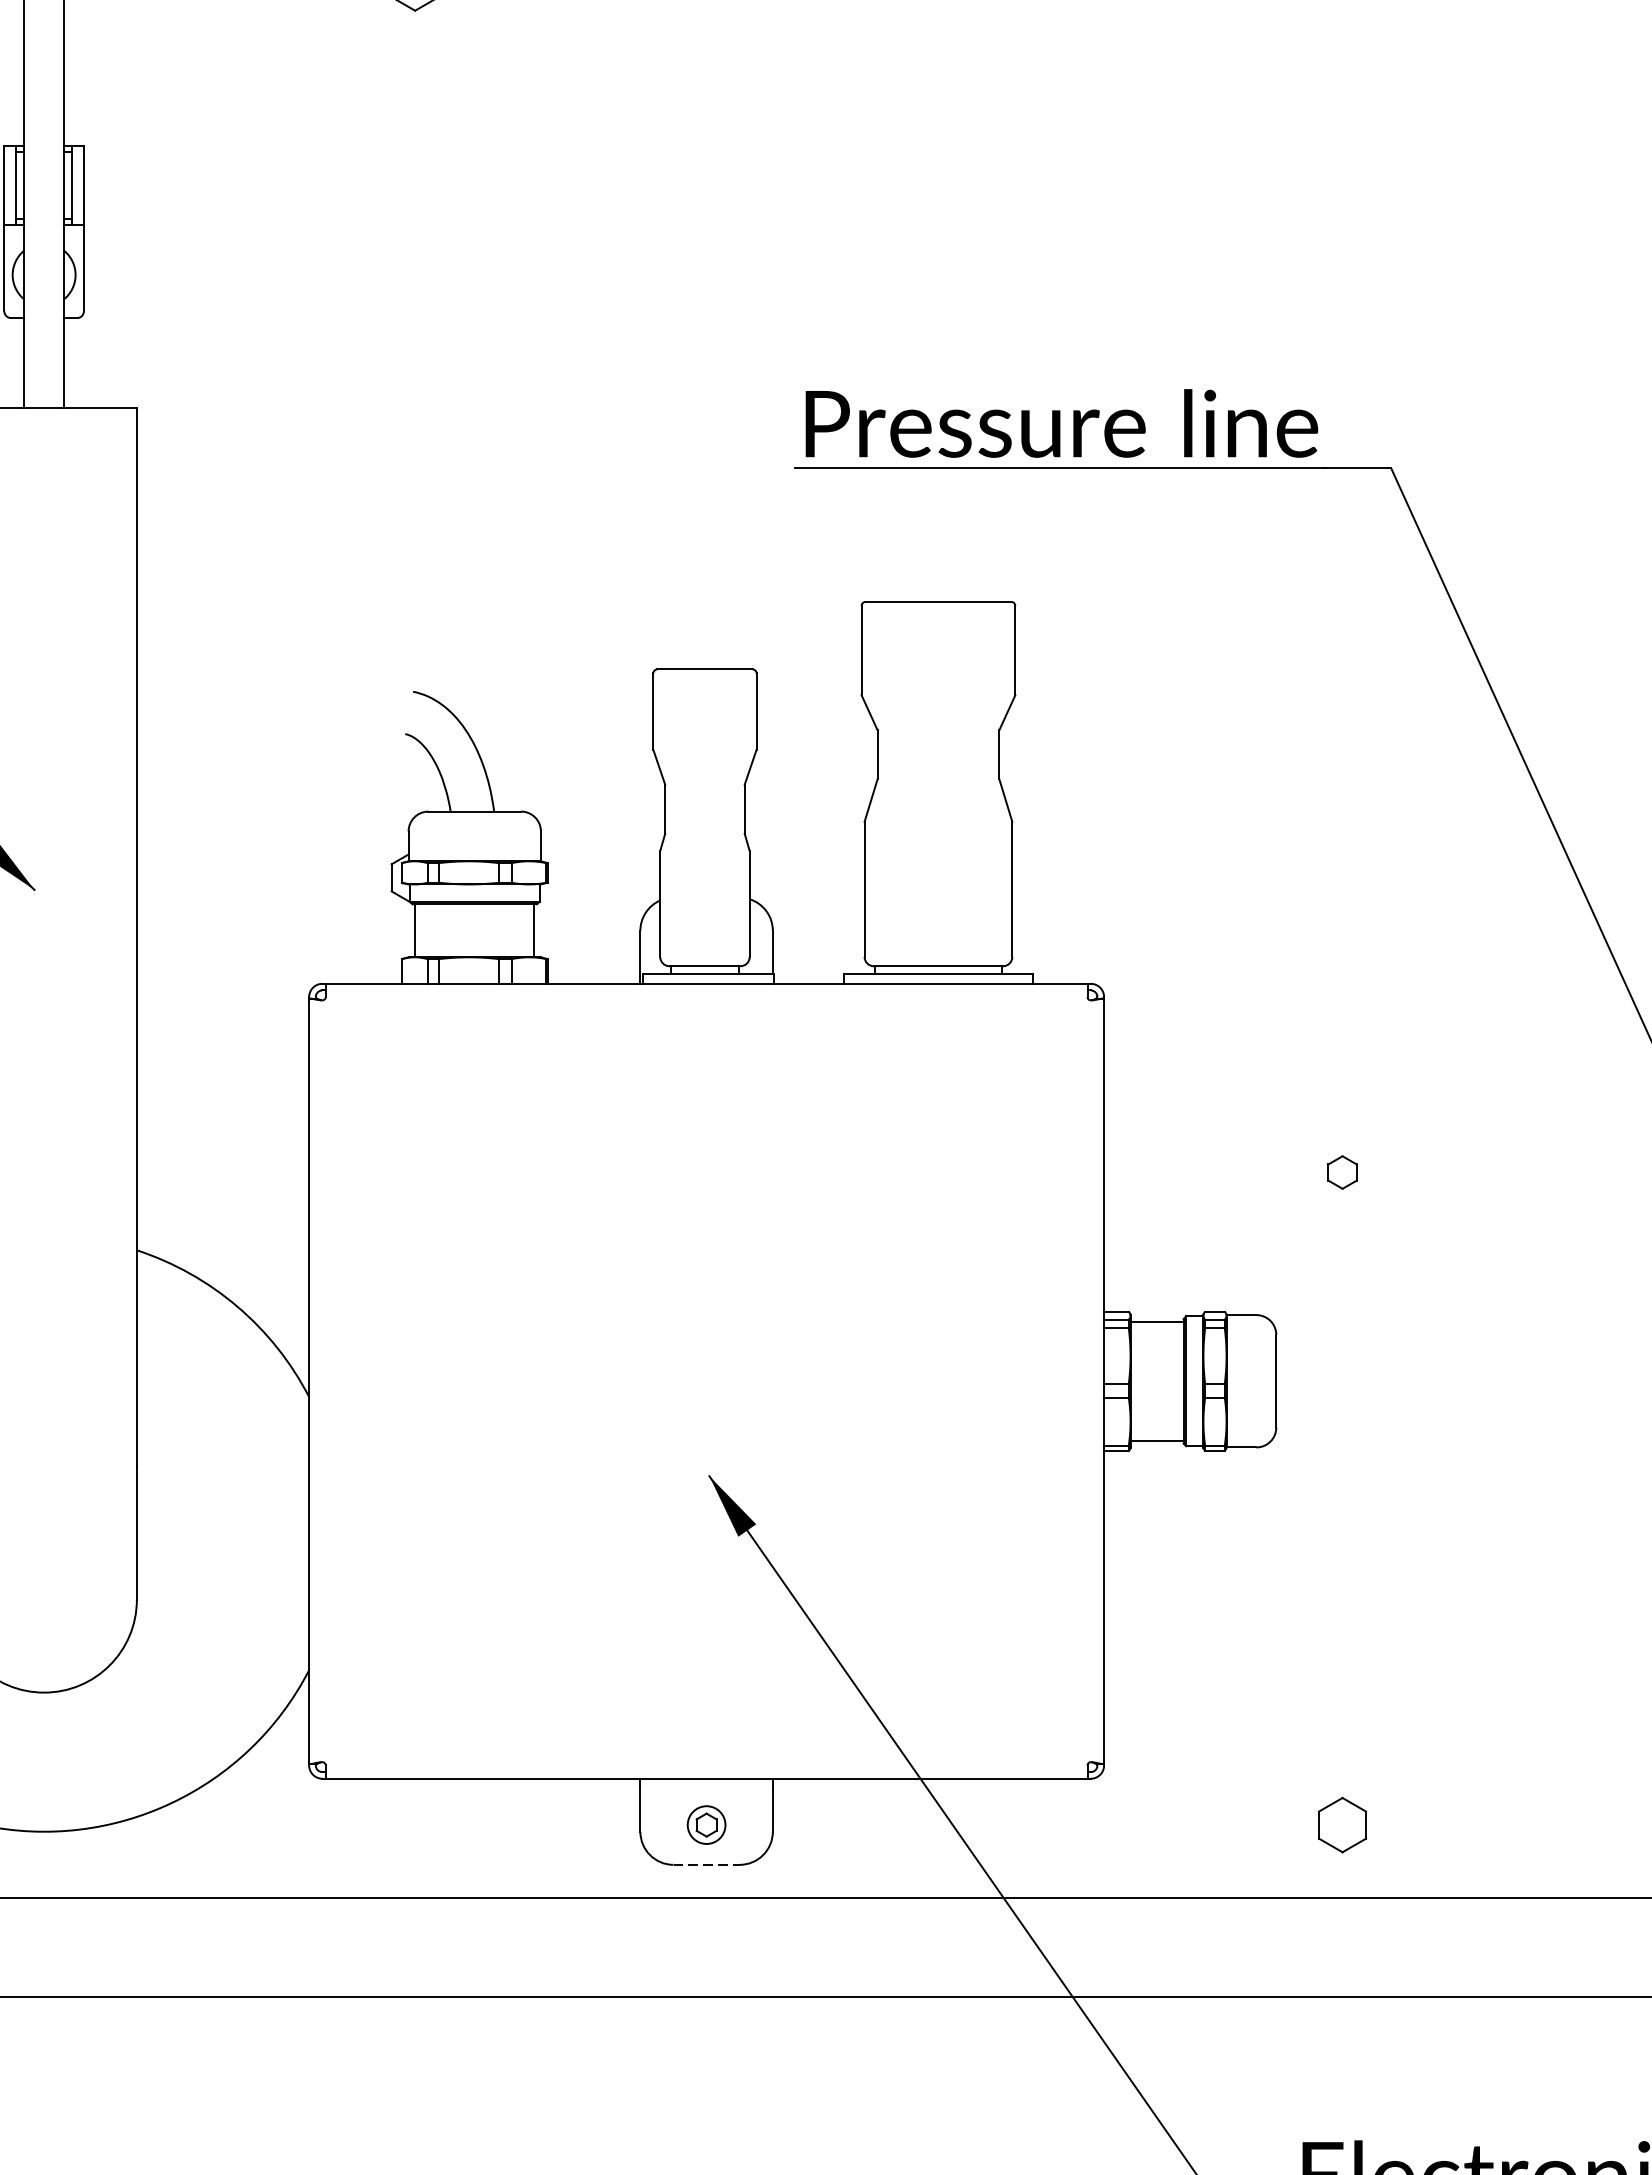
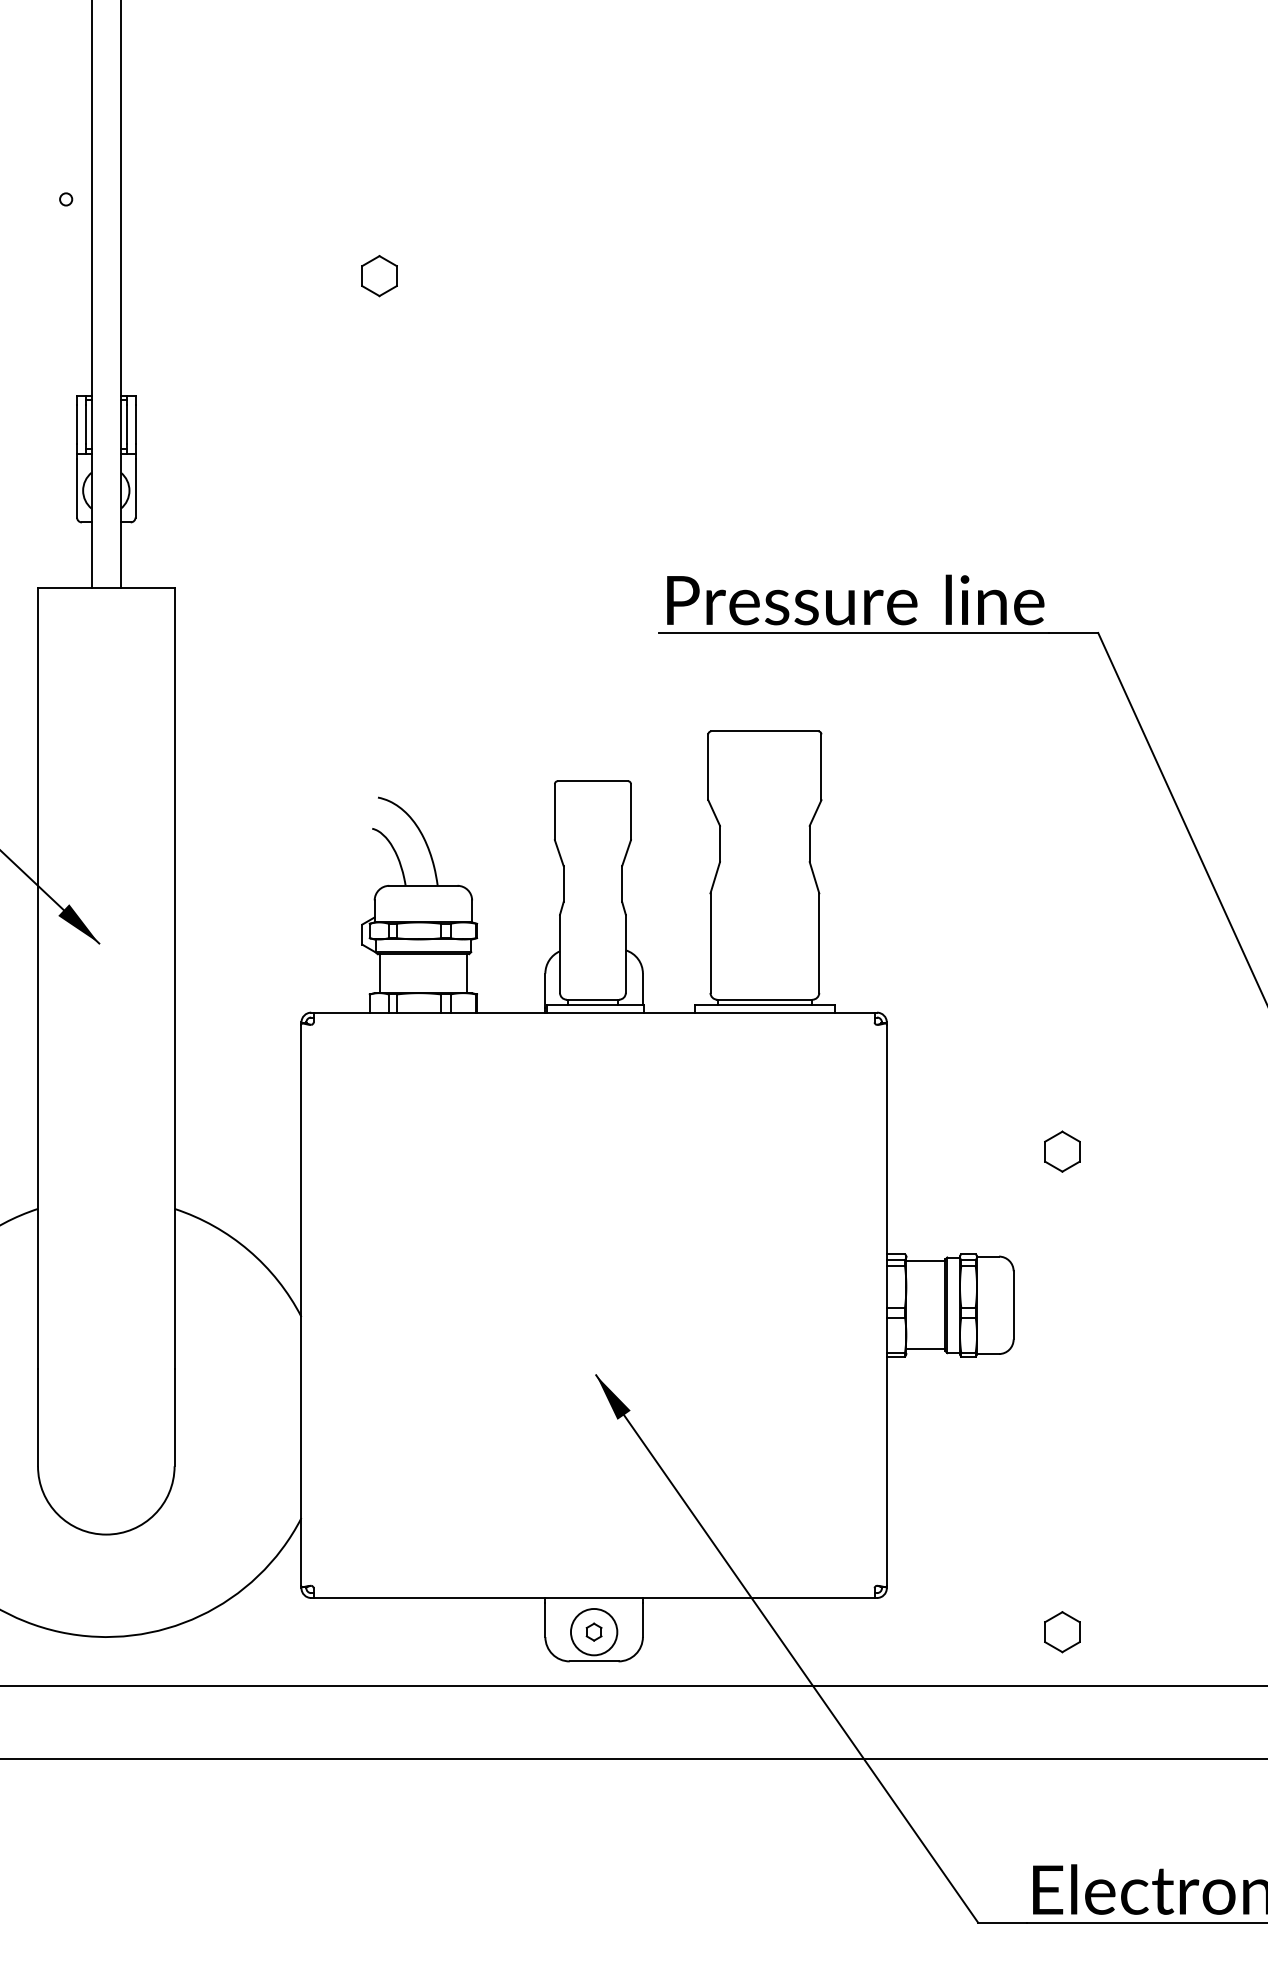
part: (1342, 1172) -> (1062, 1151), size x1.67
circle: (705, 1824) -> (593, 1631), size x1.67
line: (707, 1864) -> (594, 1661), dashed -> solid

